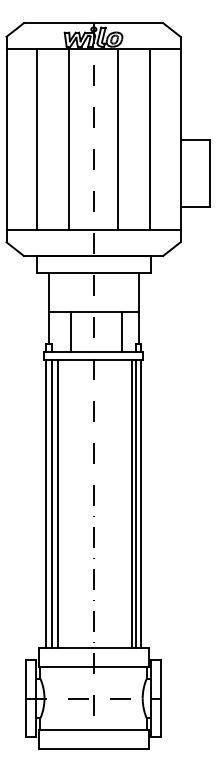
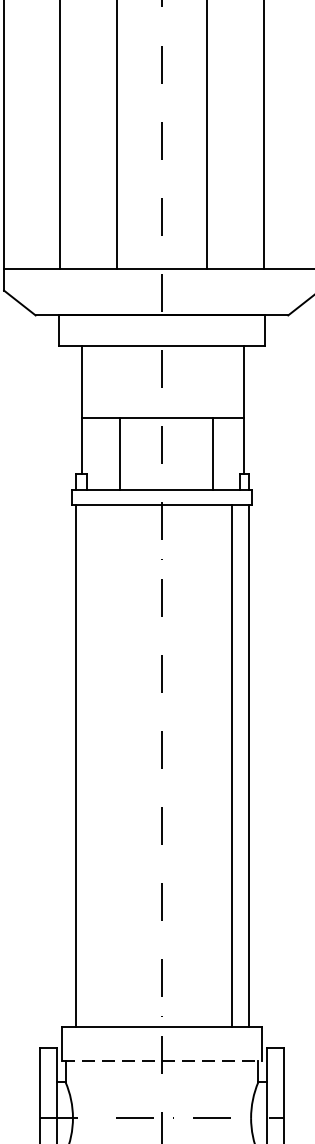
line: (52, 504) -> (87, 766), removed
line: (58, 504) -> (98, 766), removed
line: (136, 504) -> (239, 766), removed
line: (93, 667) -> (161, 1061), solid -> dashed

